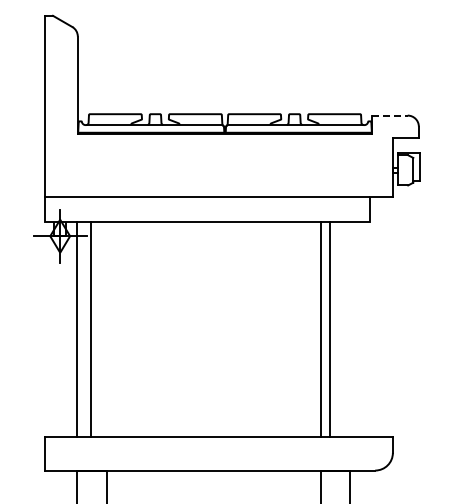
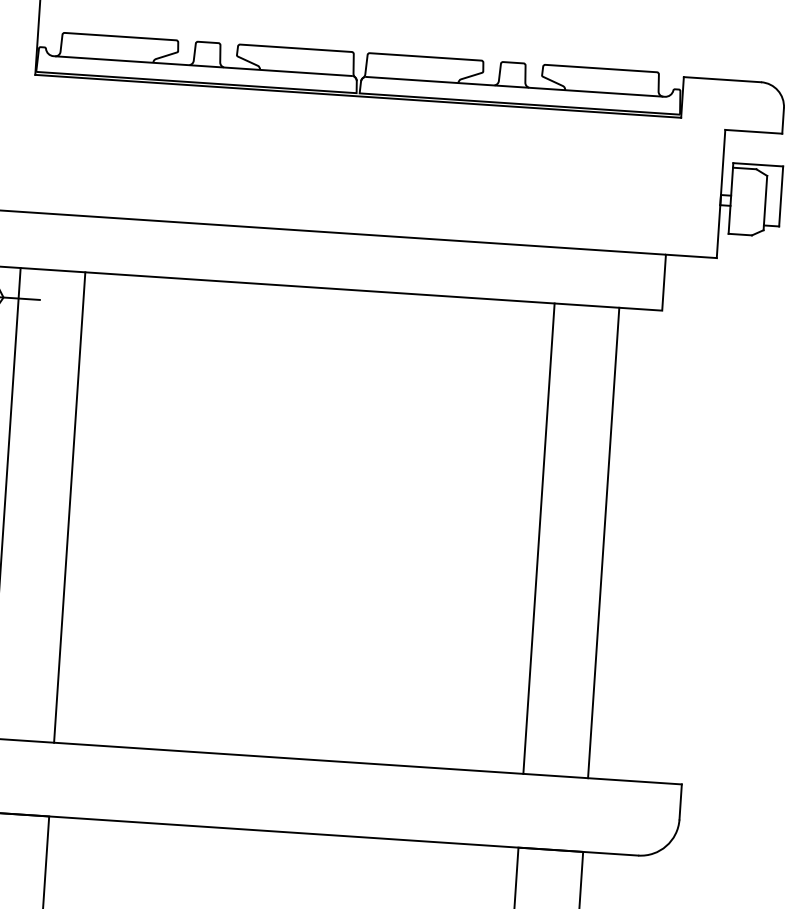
line: (390, 115) -> (723, 79), dashed -> solid
line: (90, 329) -> (69, 507), moved
line: (330, 329) -> (604, 542), moved

